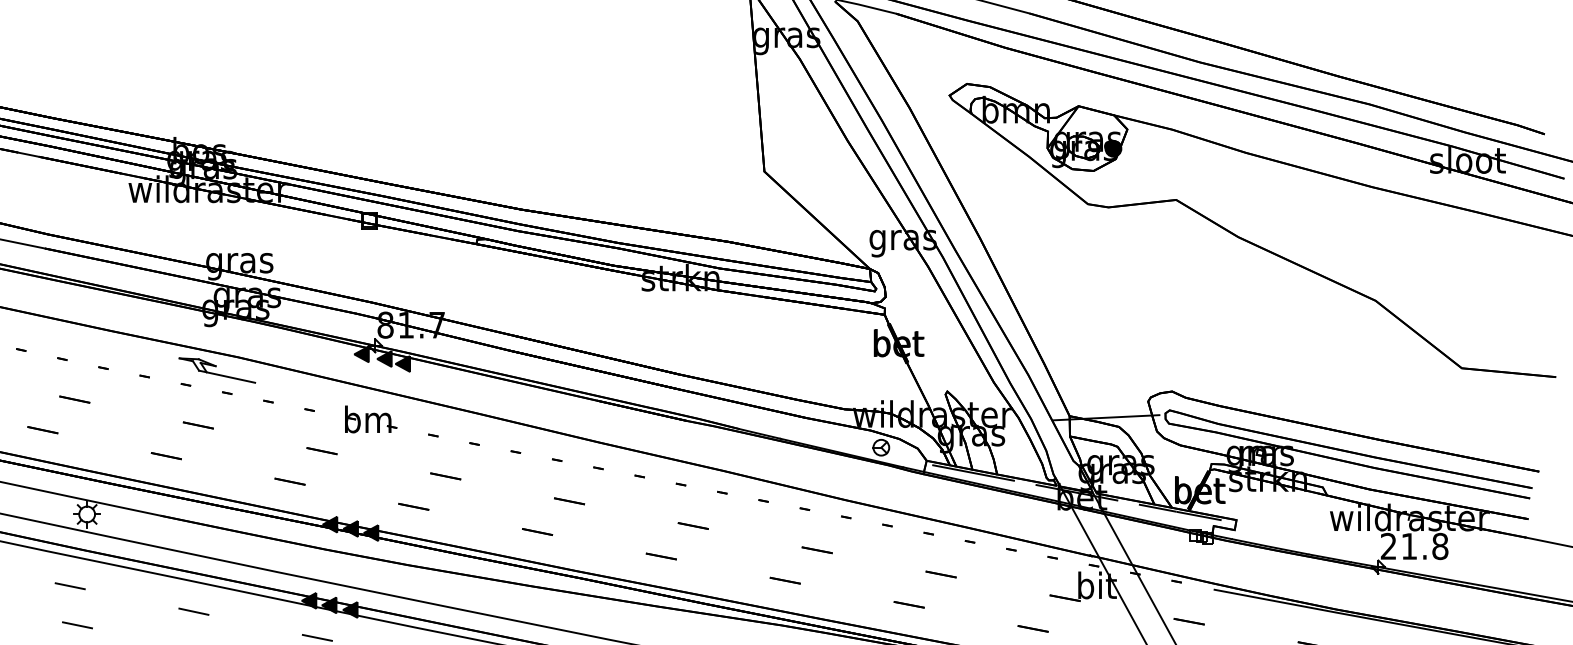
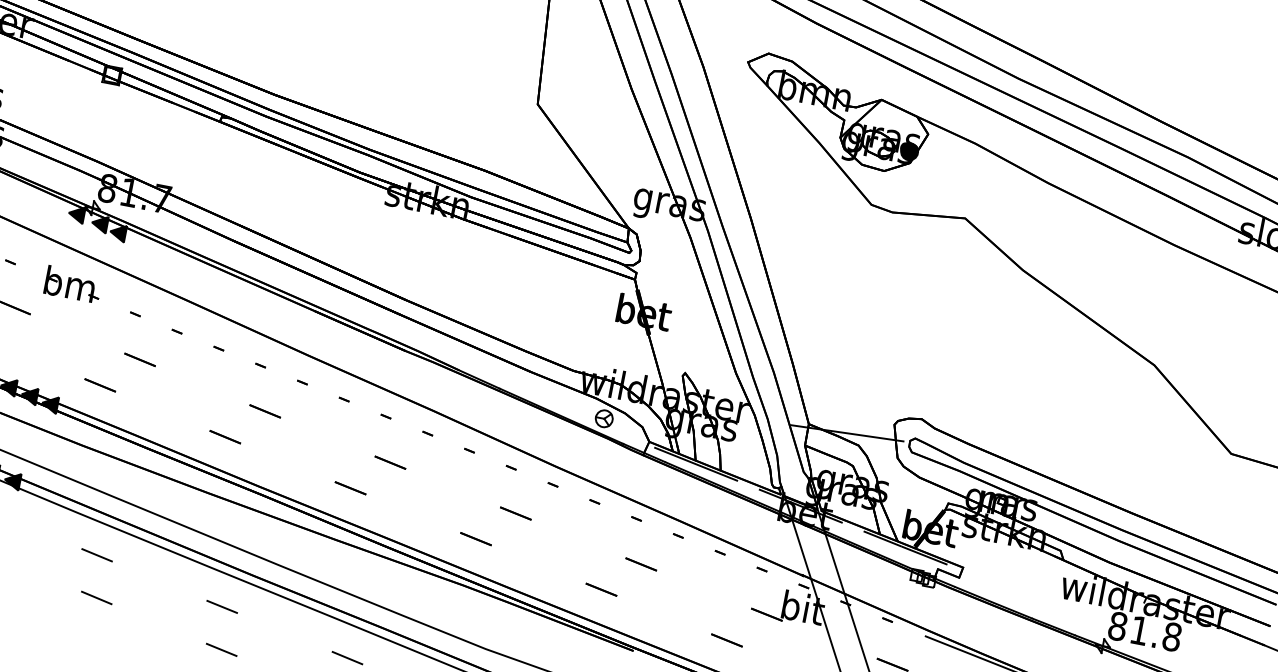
text: (1388, 546) -> (1117, 626), 21.8 -> 81.8

